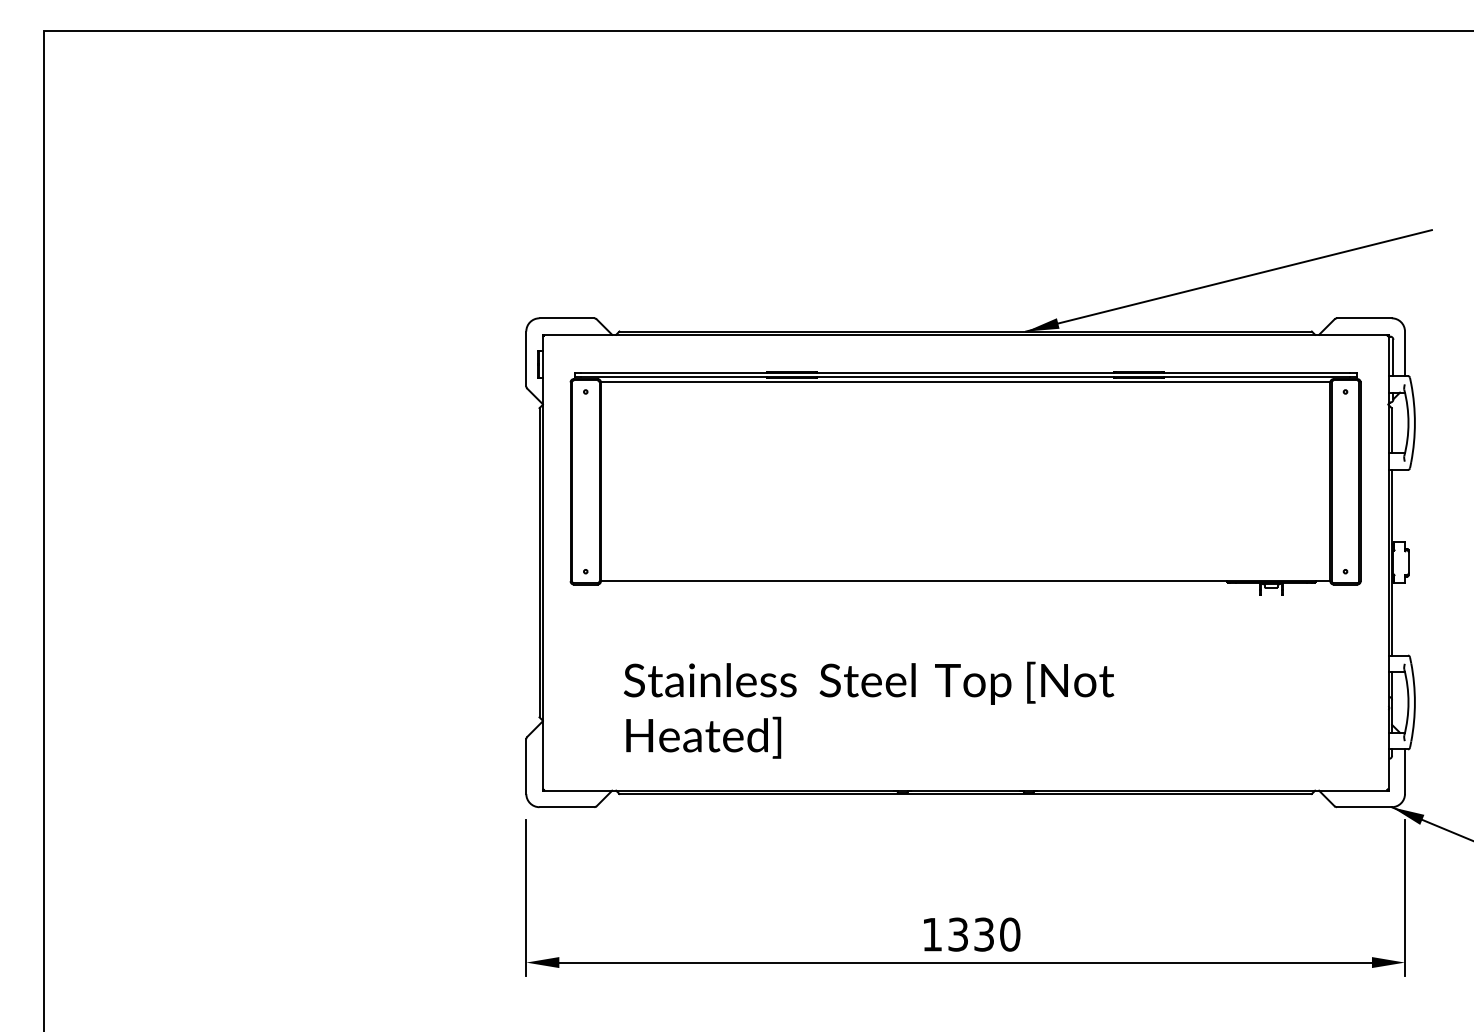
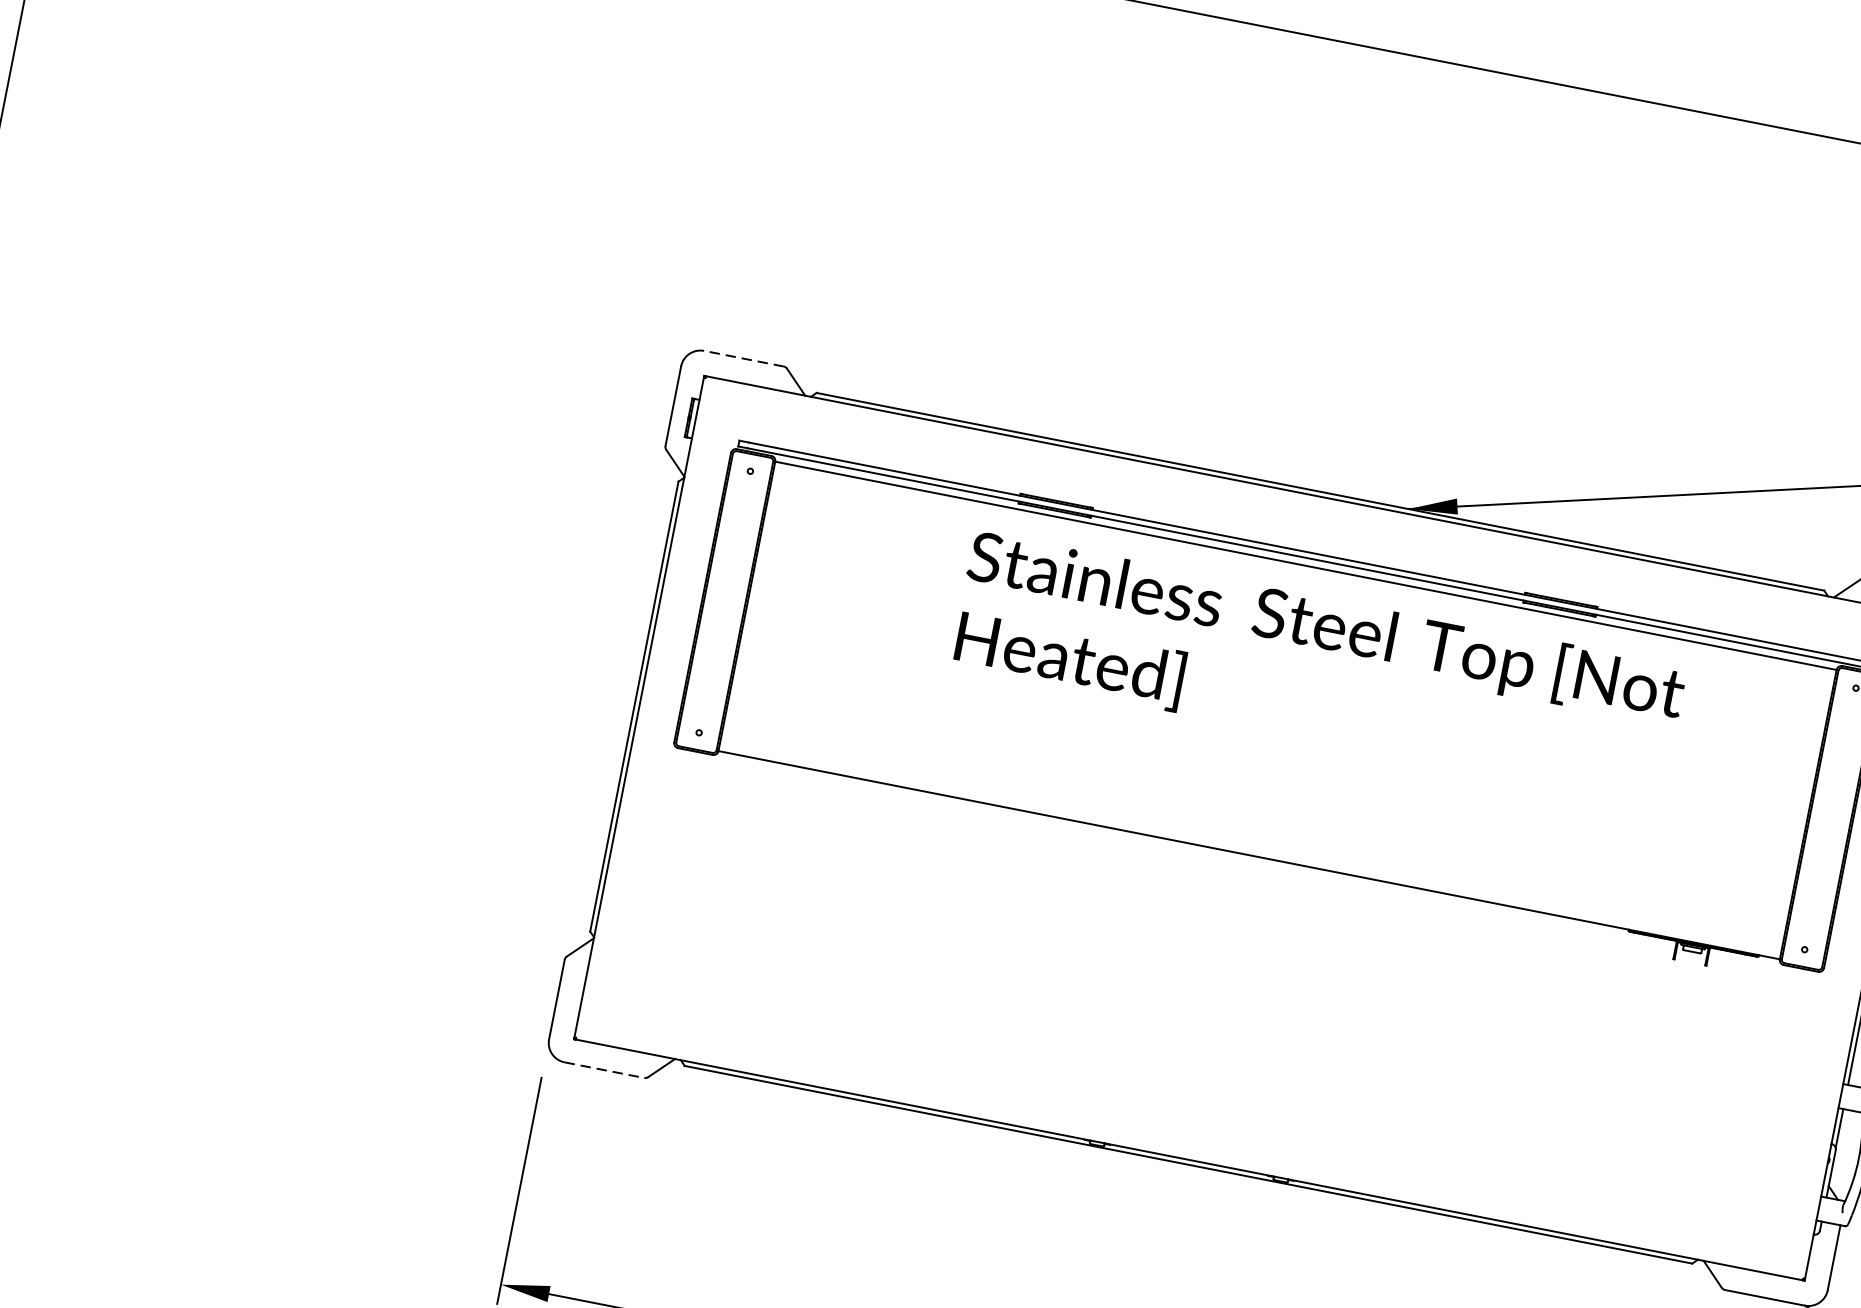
line: (566, 318) -> (743, 358), solid -> dashed
text: (869, 709) -> (1319, 666), moved
line: (567, 807) -> (605, 1070), solid -> dashed

